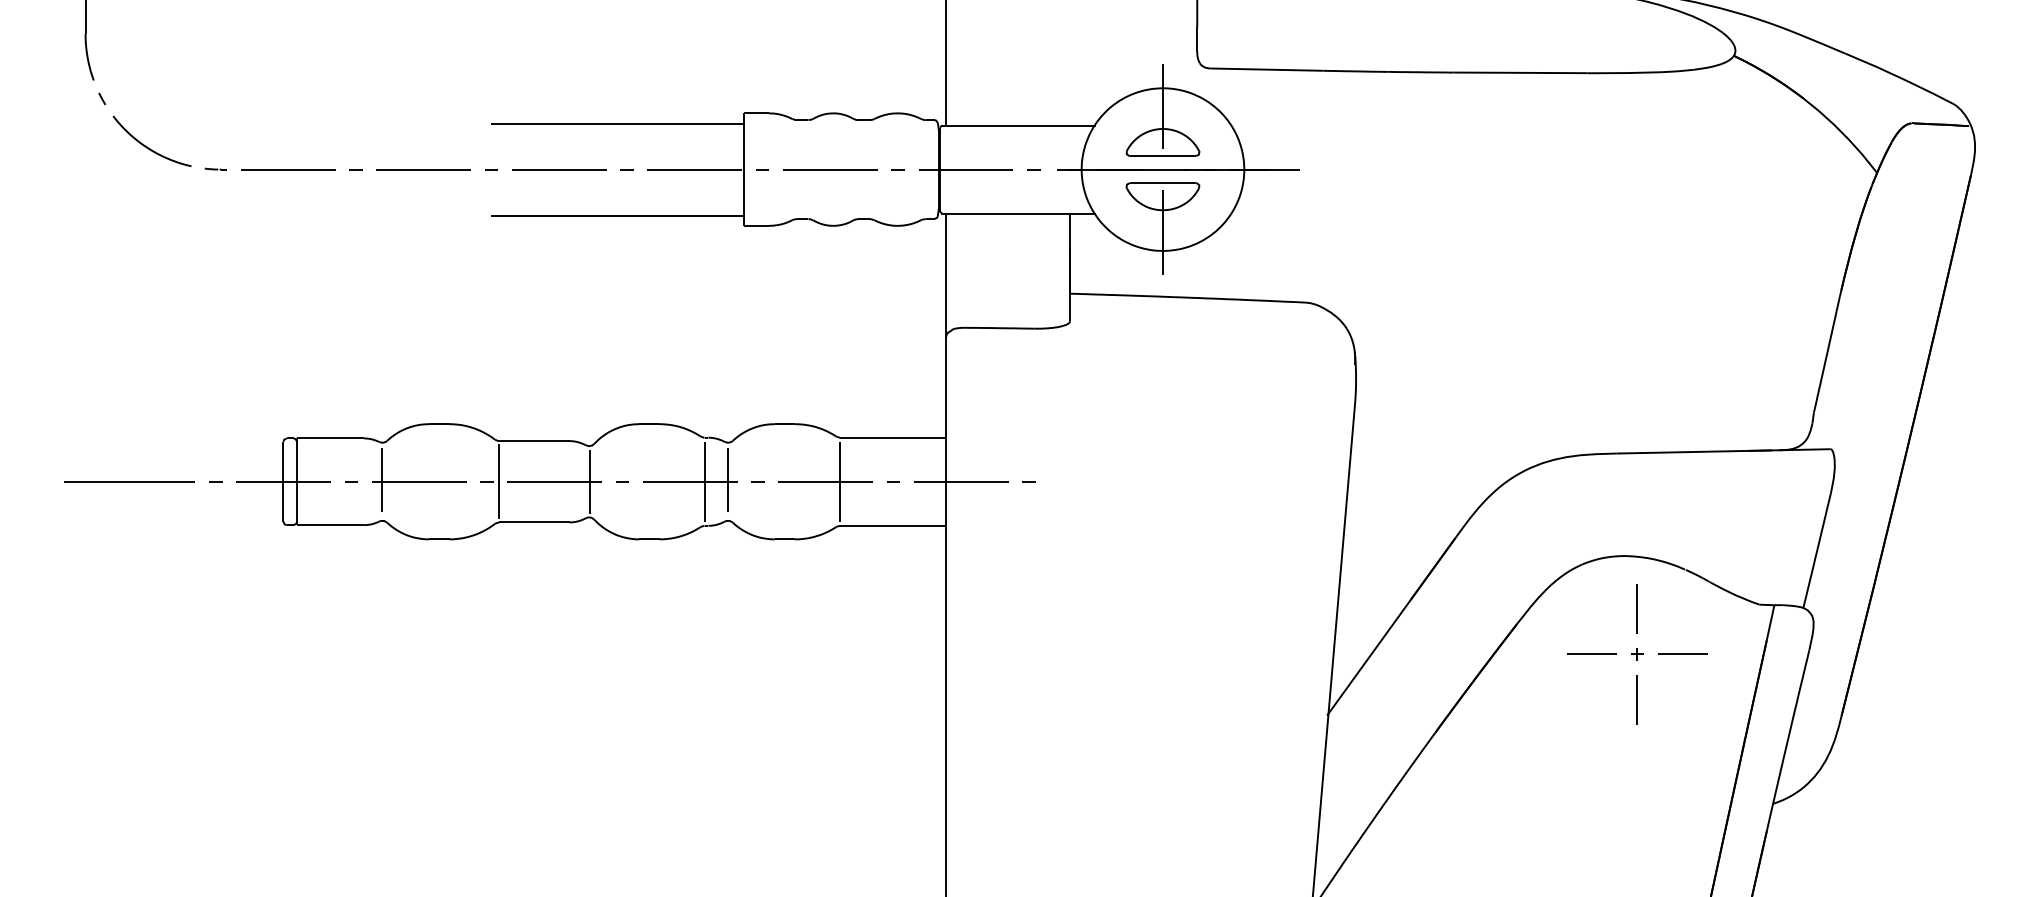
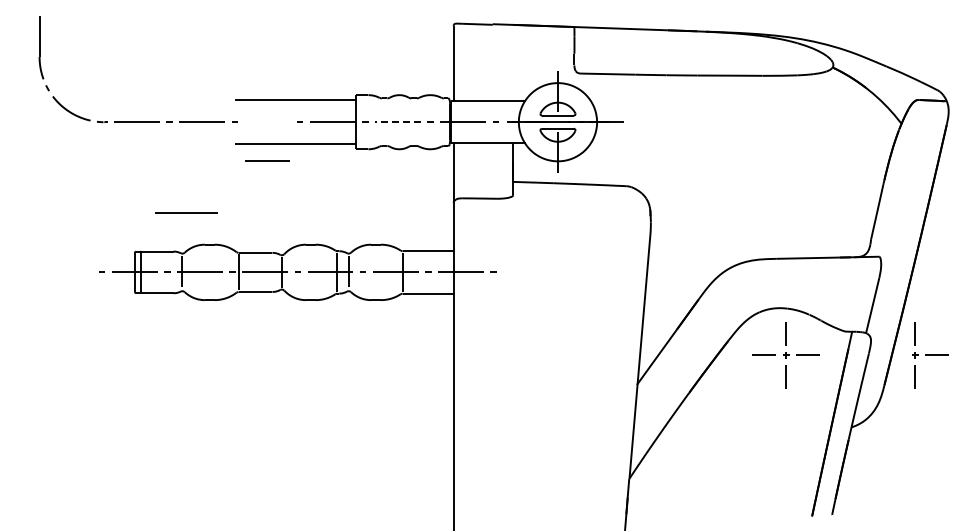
line: (559, 168) -> (267, 160), moved
line: (829, 170) -> (397, 122), solid -> dashed
line: (129, 479) -> (186, 212), moved
part: (1937, 654) -> (930, 355), added

